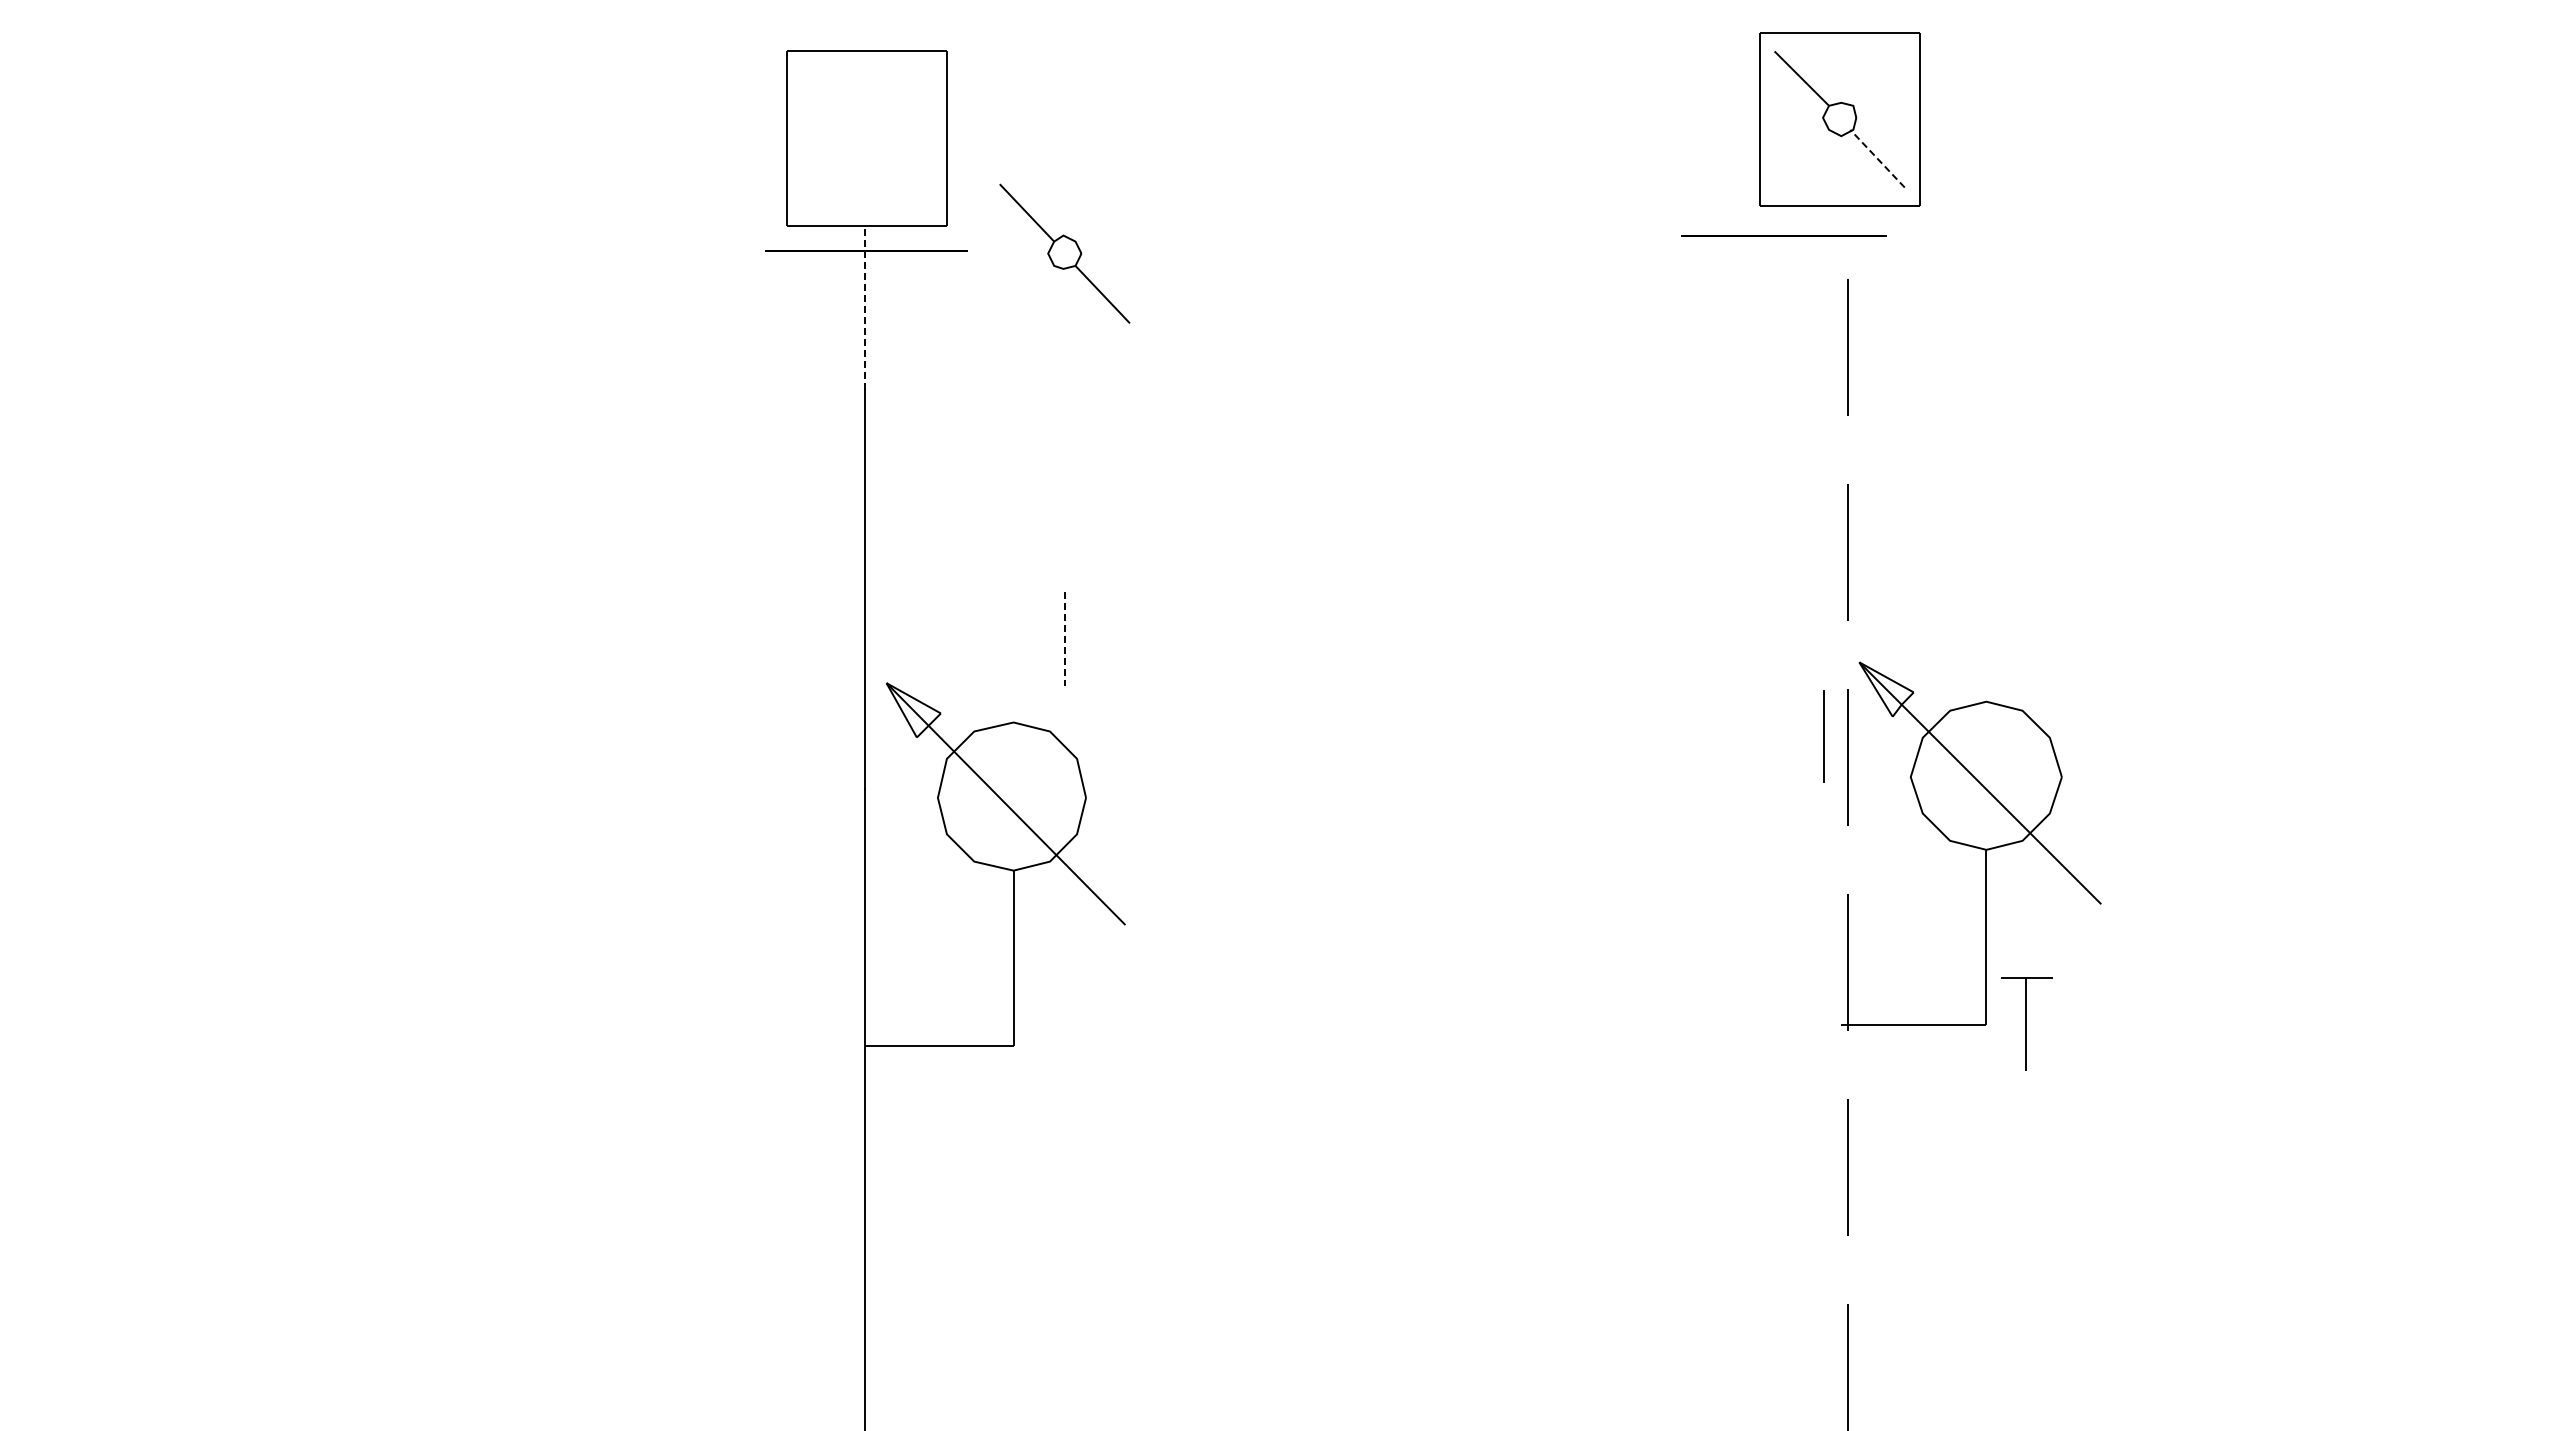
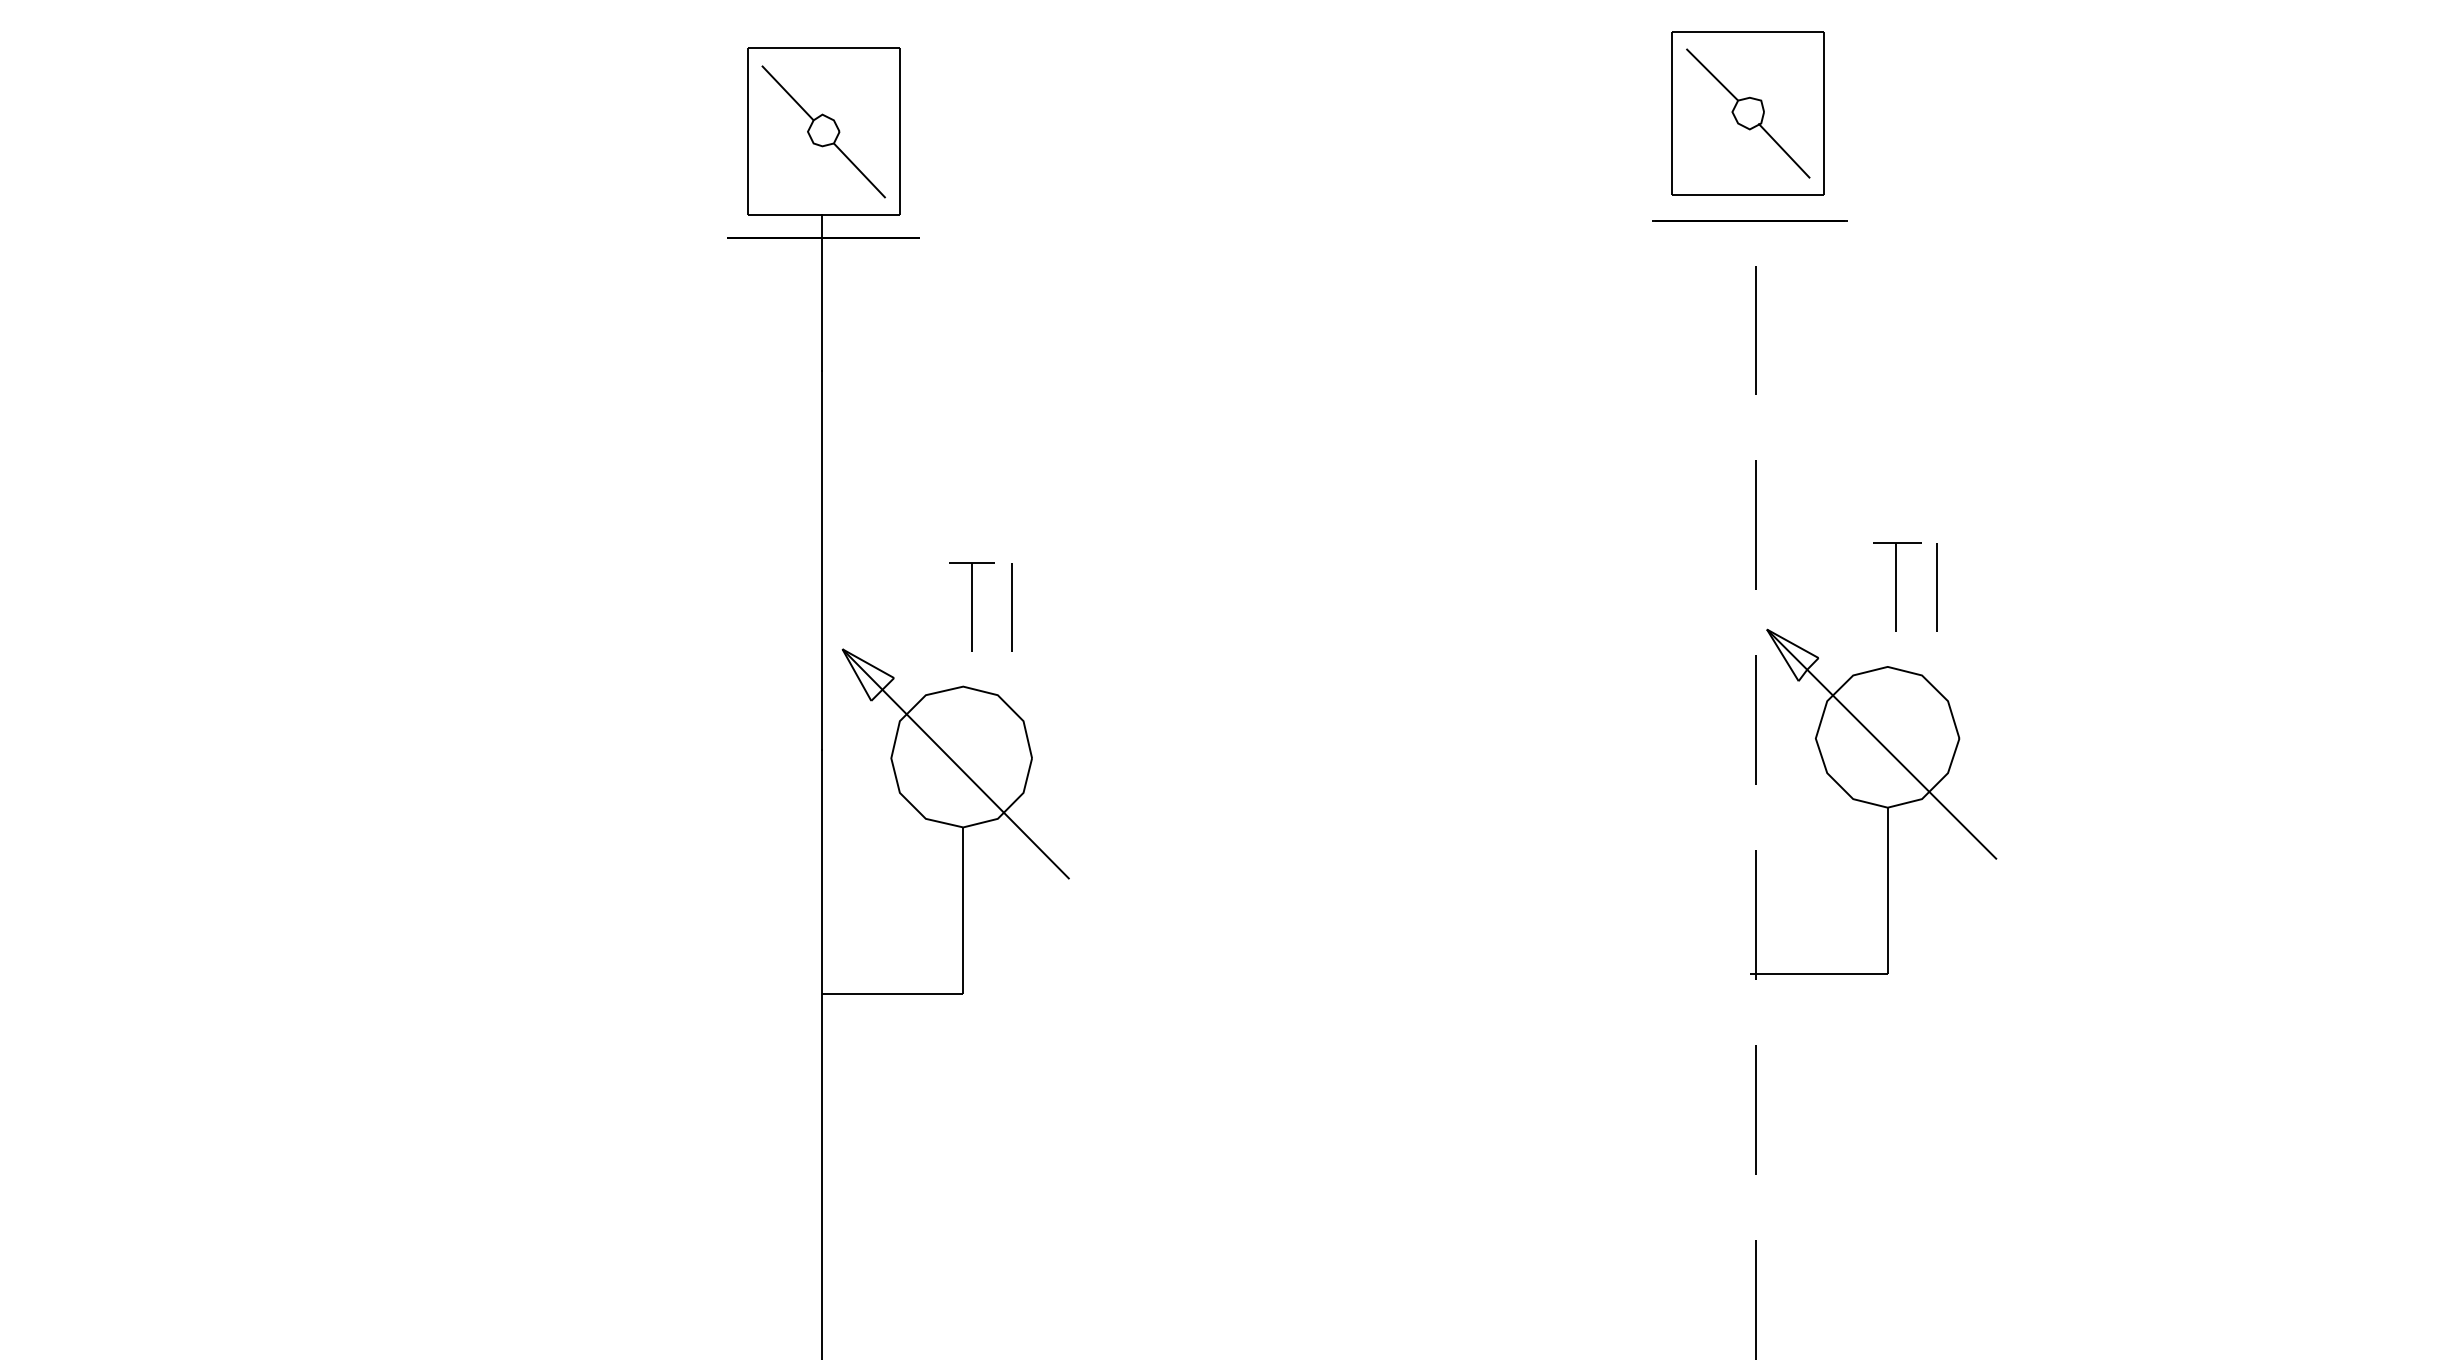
line: (1877, 158) -> (1784, 150), dashed -> solid
line: (1783, 235) -> (1749, 221), moved
part: (1064, 253) -> (823, 131), moved
line: (865, 308) -> (822, 293), dashed -> solid
part: (1022, 638) -> (971, 606), added
line: (1065, 639) -> (1012, 607), dashed -> solid
line: (1823, 736) -> (1936, 587), moved
part: (2026, 1023) -> (1897, 586), moved

